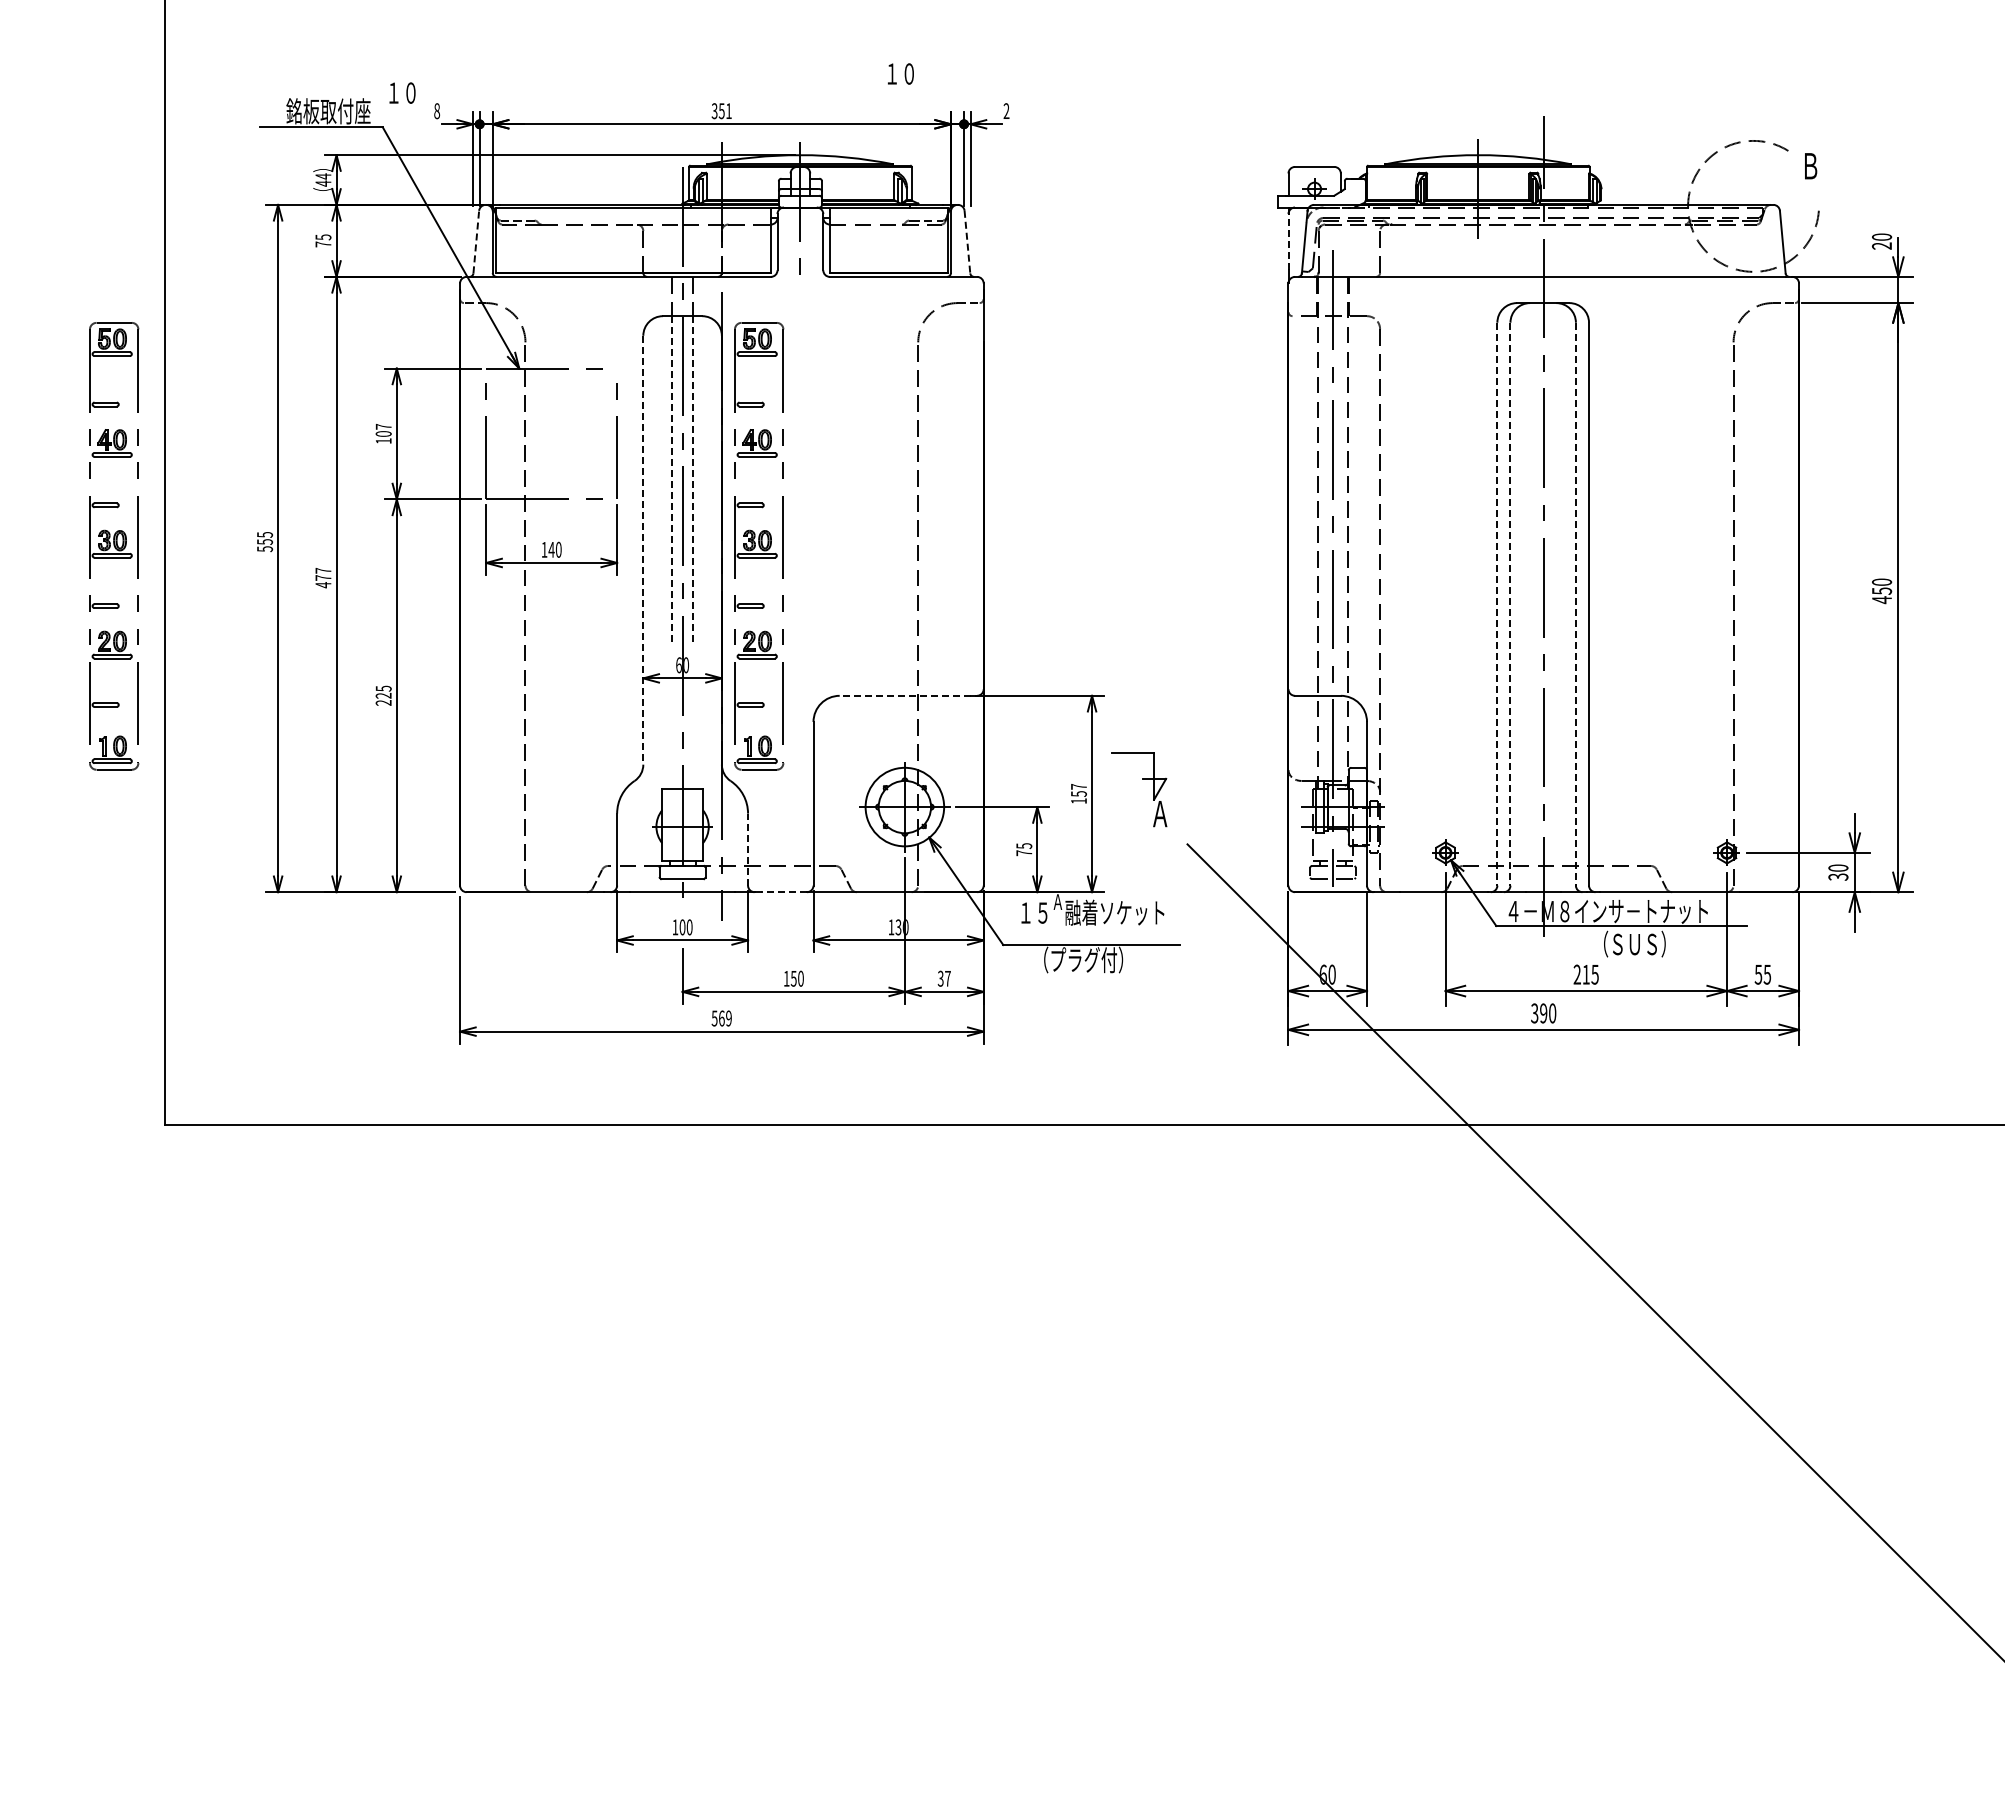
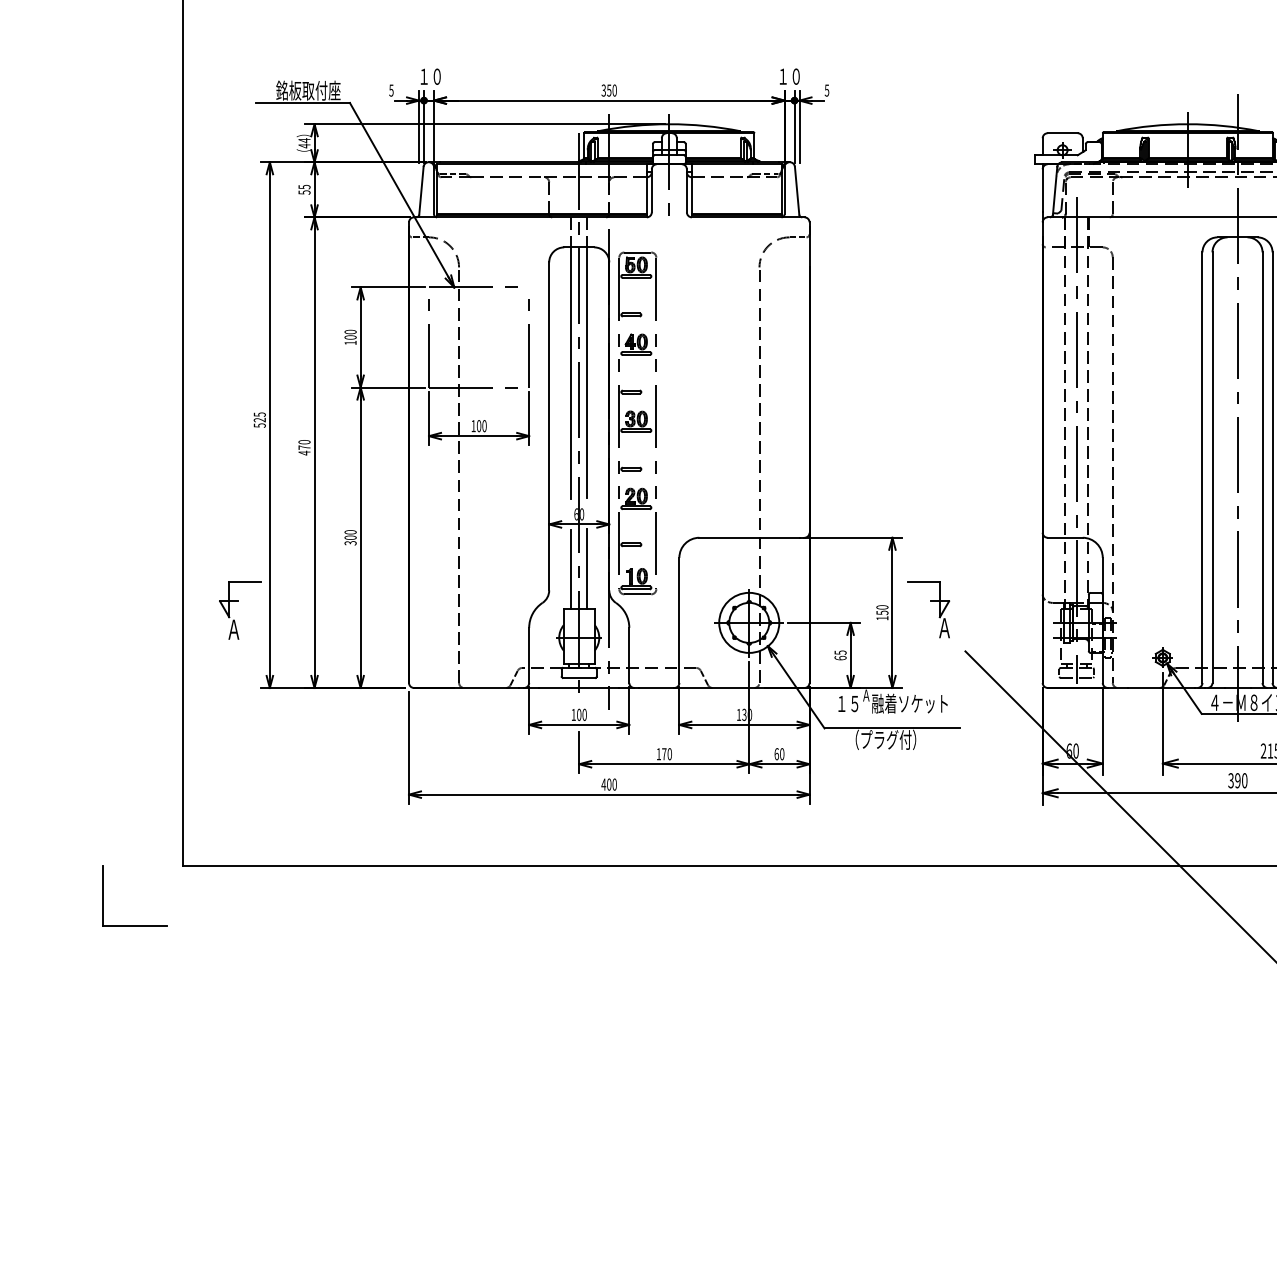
text: (900, 73) -> (789, 76), moved
text: (402, 92) -> (430, 76), moved
text: (437, 110) -> (391, 90), 8 -> 5
text: (728, 111) -> (614, 90), 351 -> 350
text: (1006, 111) -> (827, 90), 2 -> 5
line: (476, 241) -> (421, 190), dashed -> solid
line: (1288, 241) -> (1042, 190), dashed -> solid
line: (967, 242) -> (797, 191), dashed -> solid
text: (323, 244) -> (304, 192), 75 -> 55
text: (383, 426) -> (350, 331), 107 -> 100
line: (693, 479) -> (587, 372), dashed -> solid
line: (672, 480) -> (571, 373), dashed -> solid
text: (265, 541) -> (260, 419), 555 -> 525
part: (114, 546) -> (144, 423), removed
text: (551, 549) -> (478, 425), 140 -> 100
line: (643, 550) -> (549, 426), dashed -> solid
text: (323, 570) -> (304, 441), 477 -> 470
line: (1497, 604) -> (1202, 467), dashed -> solid
line: (1510, 604) -> (1212, 467), dashed -> solid
line: (1575, 604) -> (1262, 467), dashed -> solid
text: (383, 695) -> (350, 537), 225 -> 300
line: (904, 695) -> (748, 537), dashed -> solid
line: (693, 736) -> (587, 568), added
line: (672, 737) -> (571, 569), added
part: (236, 779) -> (238, 601), added
text: (1078, 786) -> (882, 607), 157 -> 150
line: (748, 849) -> (629, 655), dashed -> solid
text: (1024, 853) -> (840, 658), 75 -> 65
line: (784, 892) -> (657, 688), dashed -> solid
text: (793, 978) -> (664, 754), 150 -> 170
text: (943, 978) -> (778, 754), 37 -> 60
text: (721, 1018) -> (609, 784), 569 -> 400
part: (101, 1202) -> (134, 925), added

